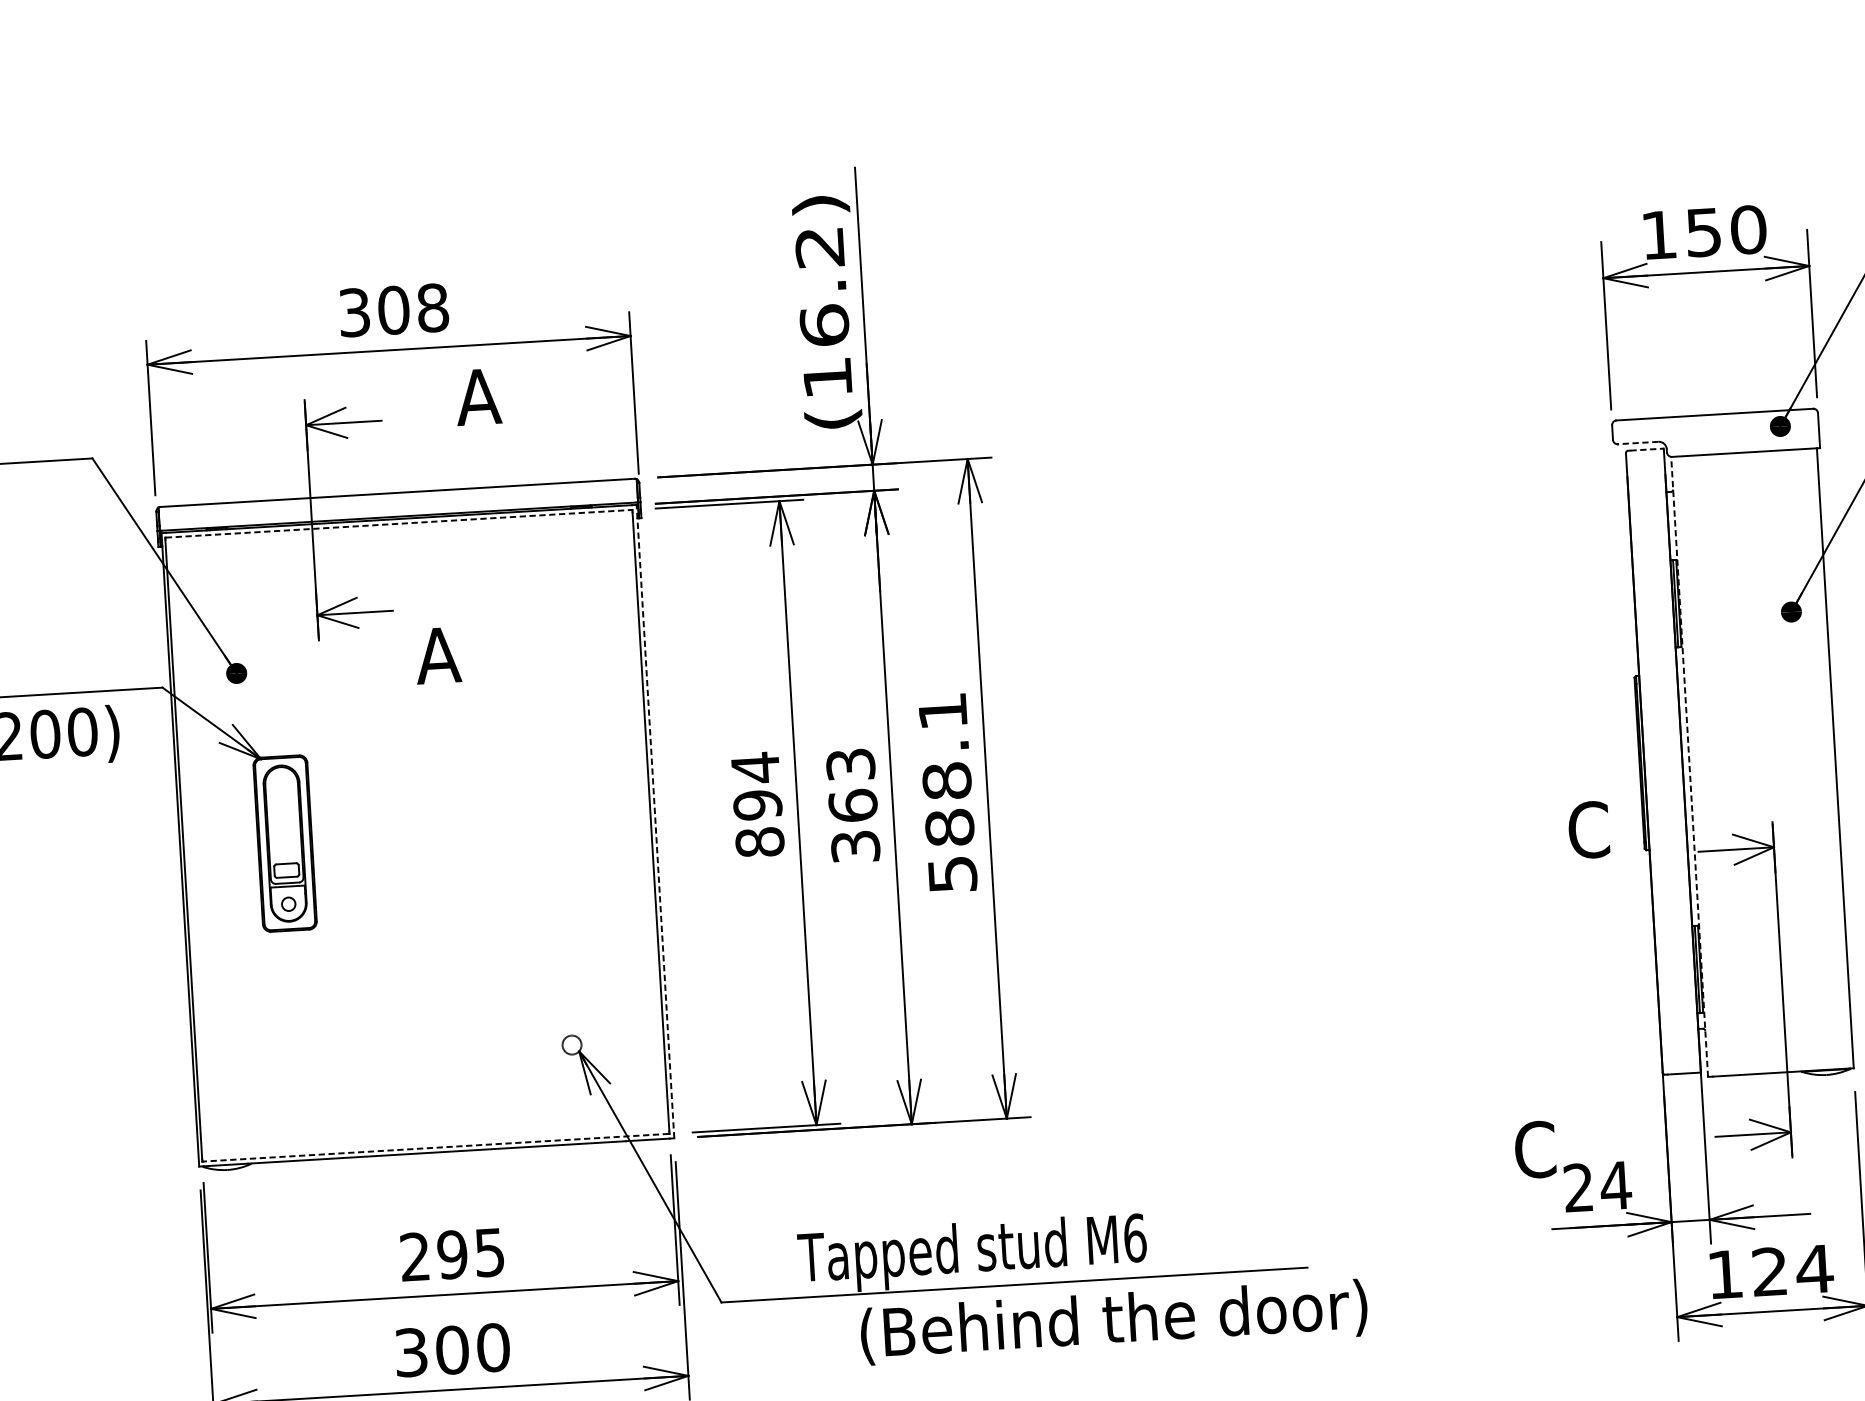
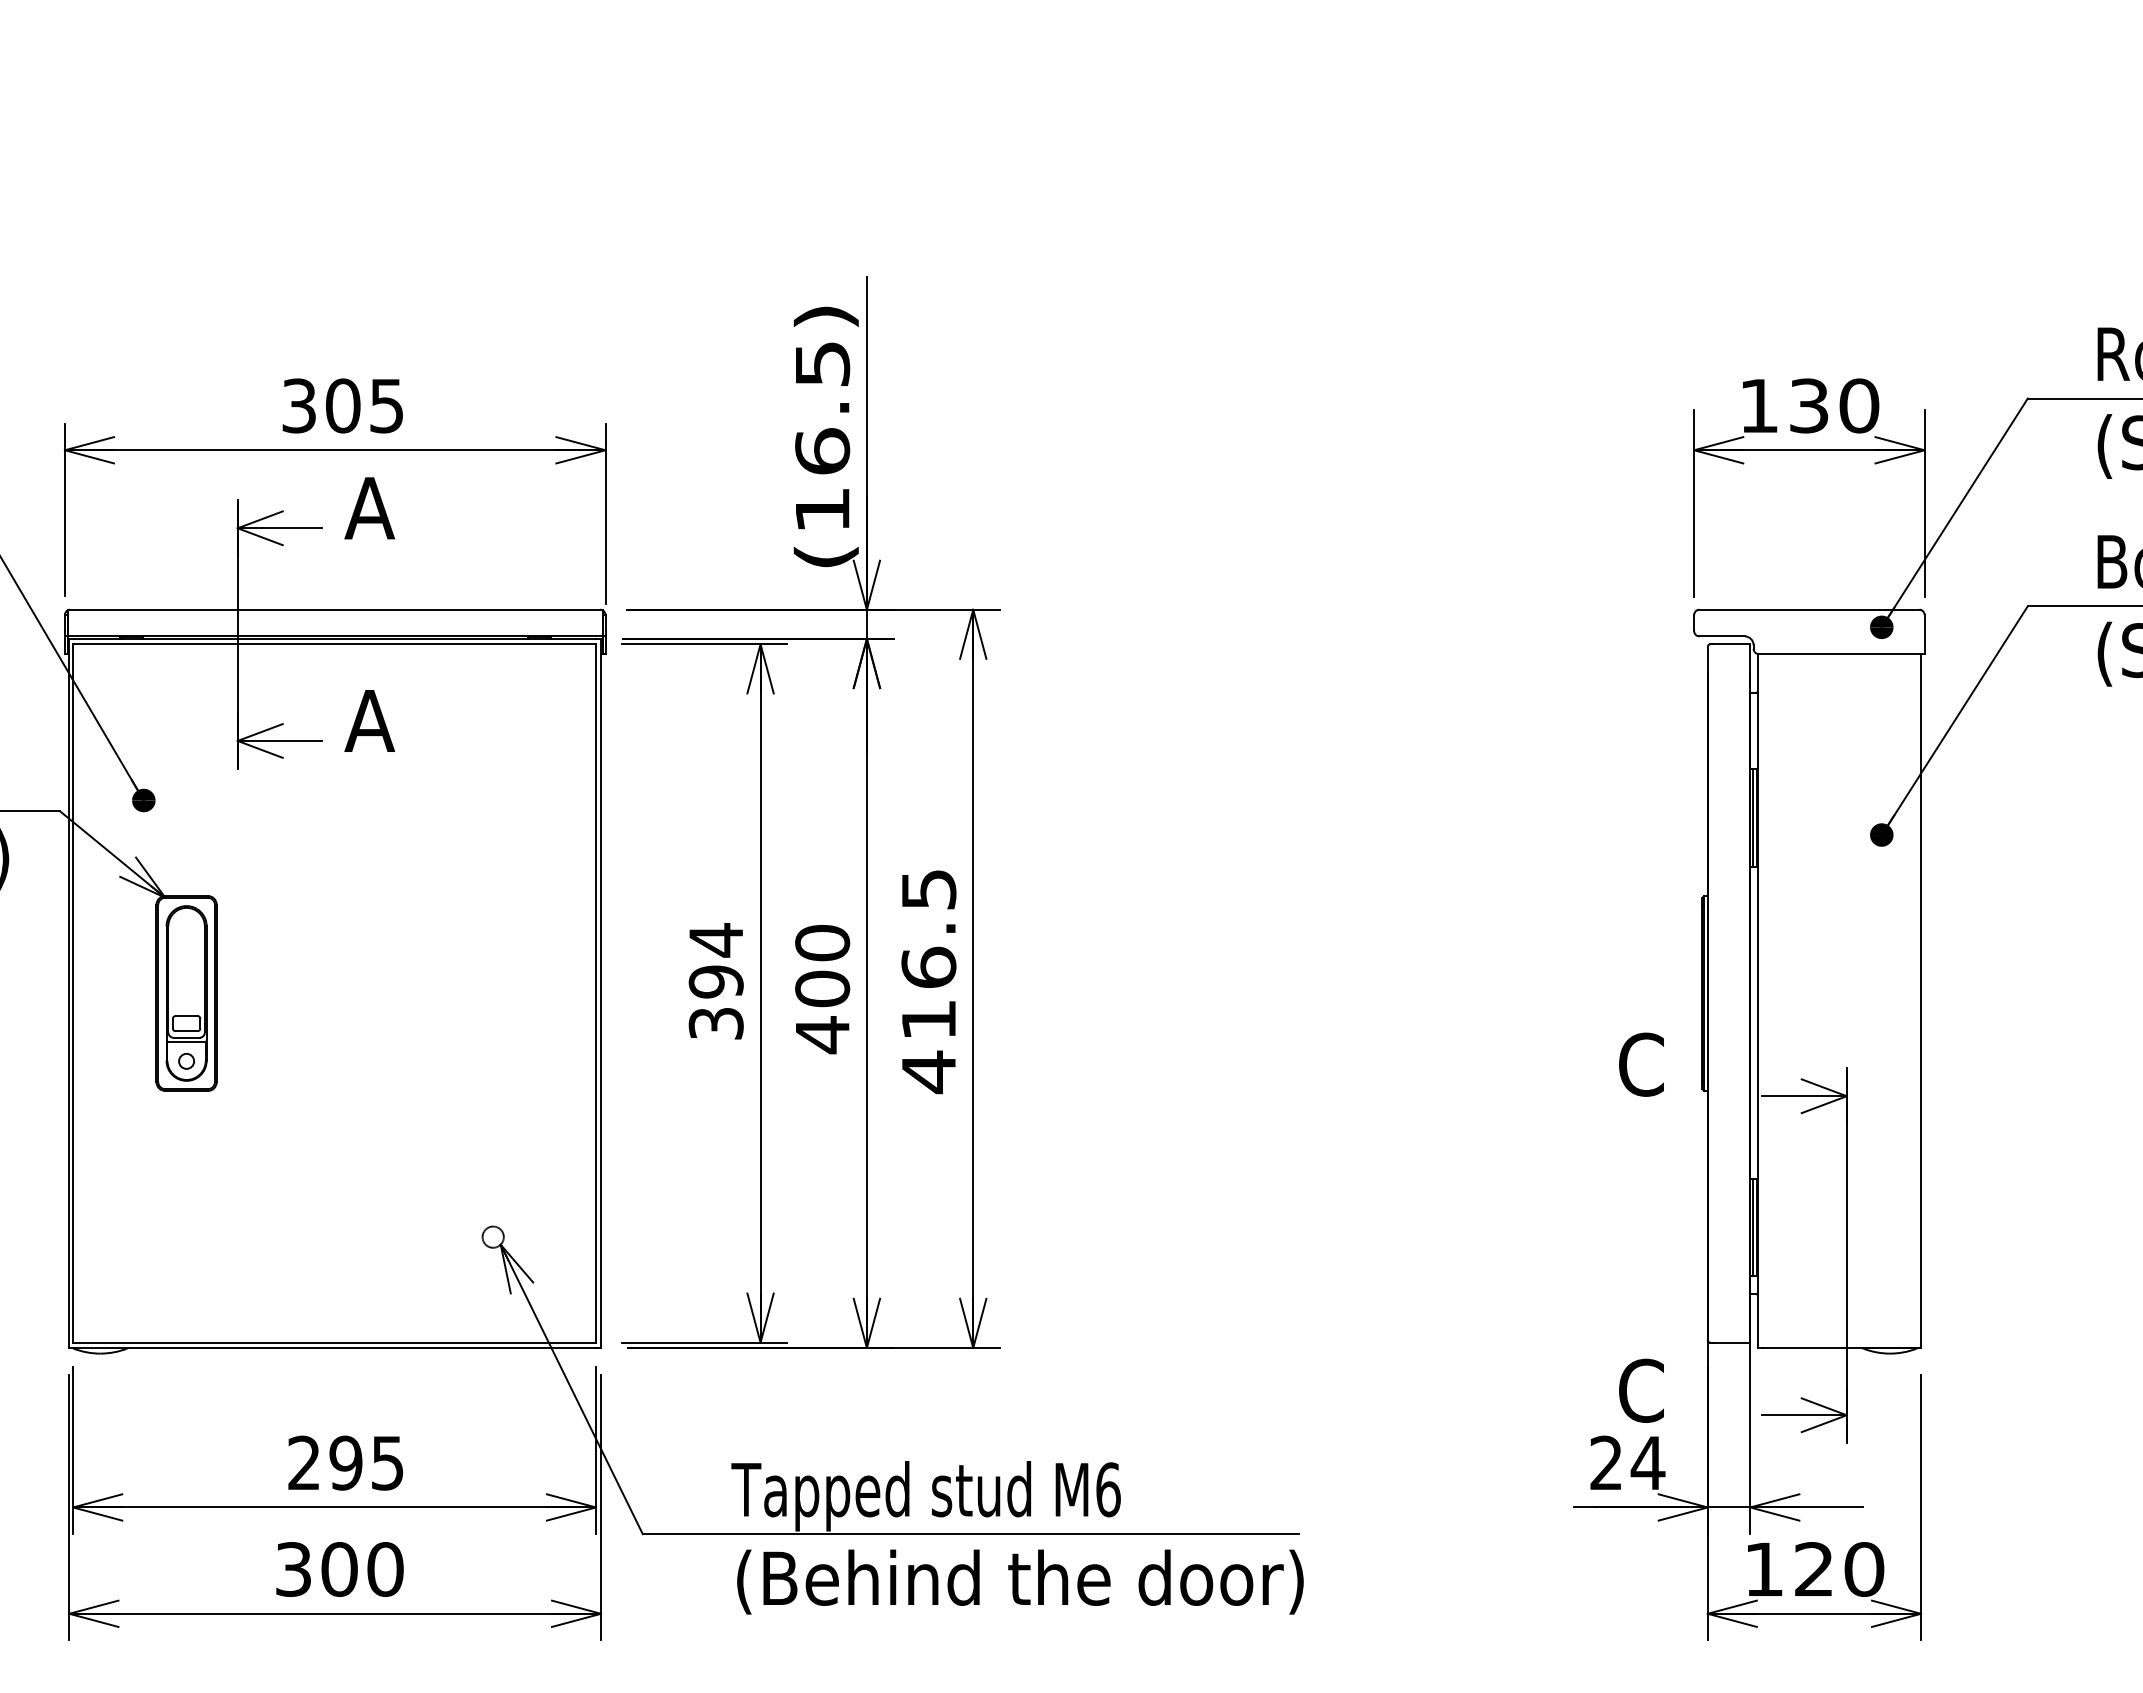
text: (1704, 232) -> (1809, 405), 150 -> 130
text: (819, 247) -> (822, 364), (16.2) -> (16.5)
text: (432, 307) -> (386, 405), 308 -> 305
text: (478, 397) -> (369, 508), moved
line: (1638, 443) -> (1722, 636), dashed -> solid
line: (1647, 449) -> (1731, 644), dashed -> solid
line: (398, 523) -> (334, 644), dashed -> solid
text: (437, 655) -> (369, 720), moved
line: (1690, 766) -> (1758, 1000), dashed -> solid
text: (947, 794) -> (928, 982), 588.1 -> 416.5
text: (853, 806) -> (822, 989), 363 -> 400
line: (655, 820) -> (601, 992), dashed -> solid
text: (759, 842) -> (715, 1023), 894 -> 394
line: (435, 1147) -> (334, 1342), dashed -> solid
text: (1535, 1149) -> (1641, 1390), moved
text: (1814, 1269) -> (1864, 1569), 124 -> 120
text: (1114, 1321) -> (1020, 1581), moved

